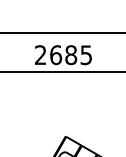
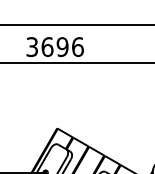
text: (62, 55) -> (54, 47), 2685 -> 3696

